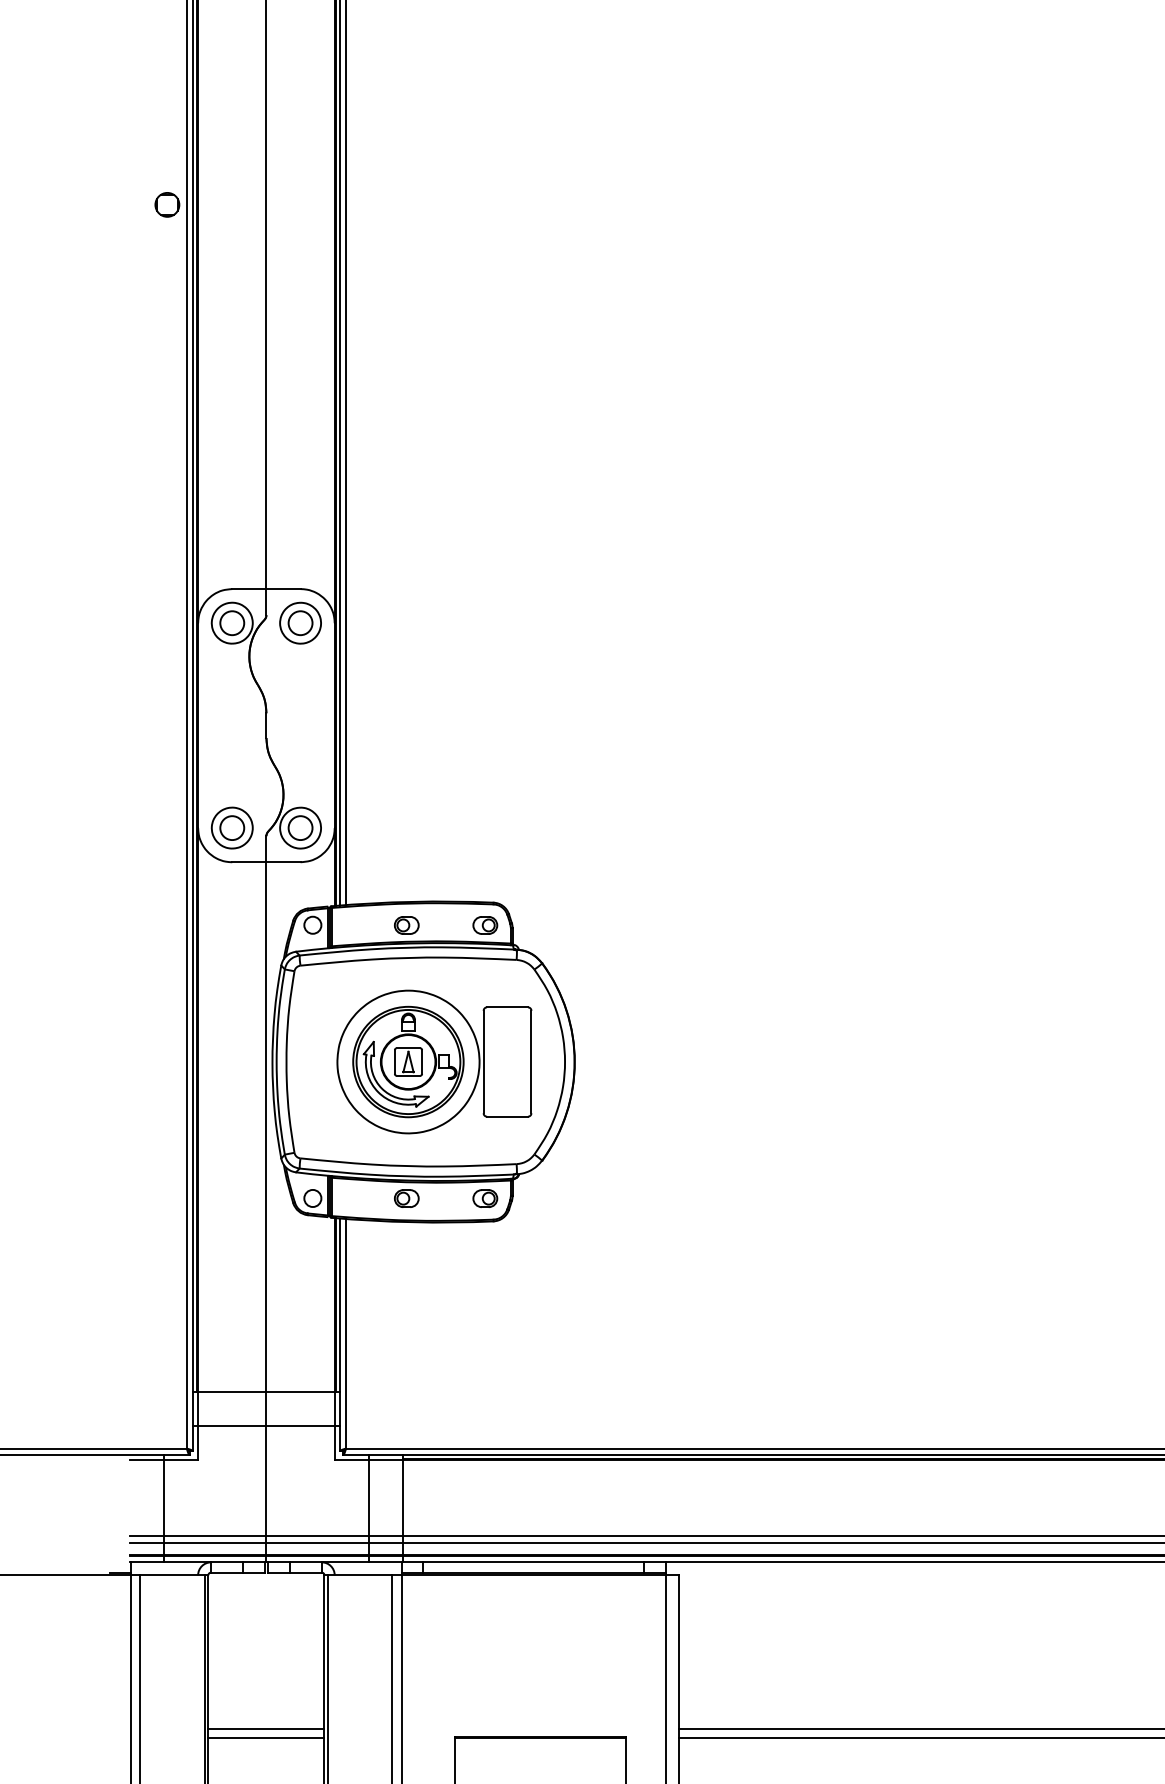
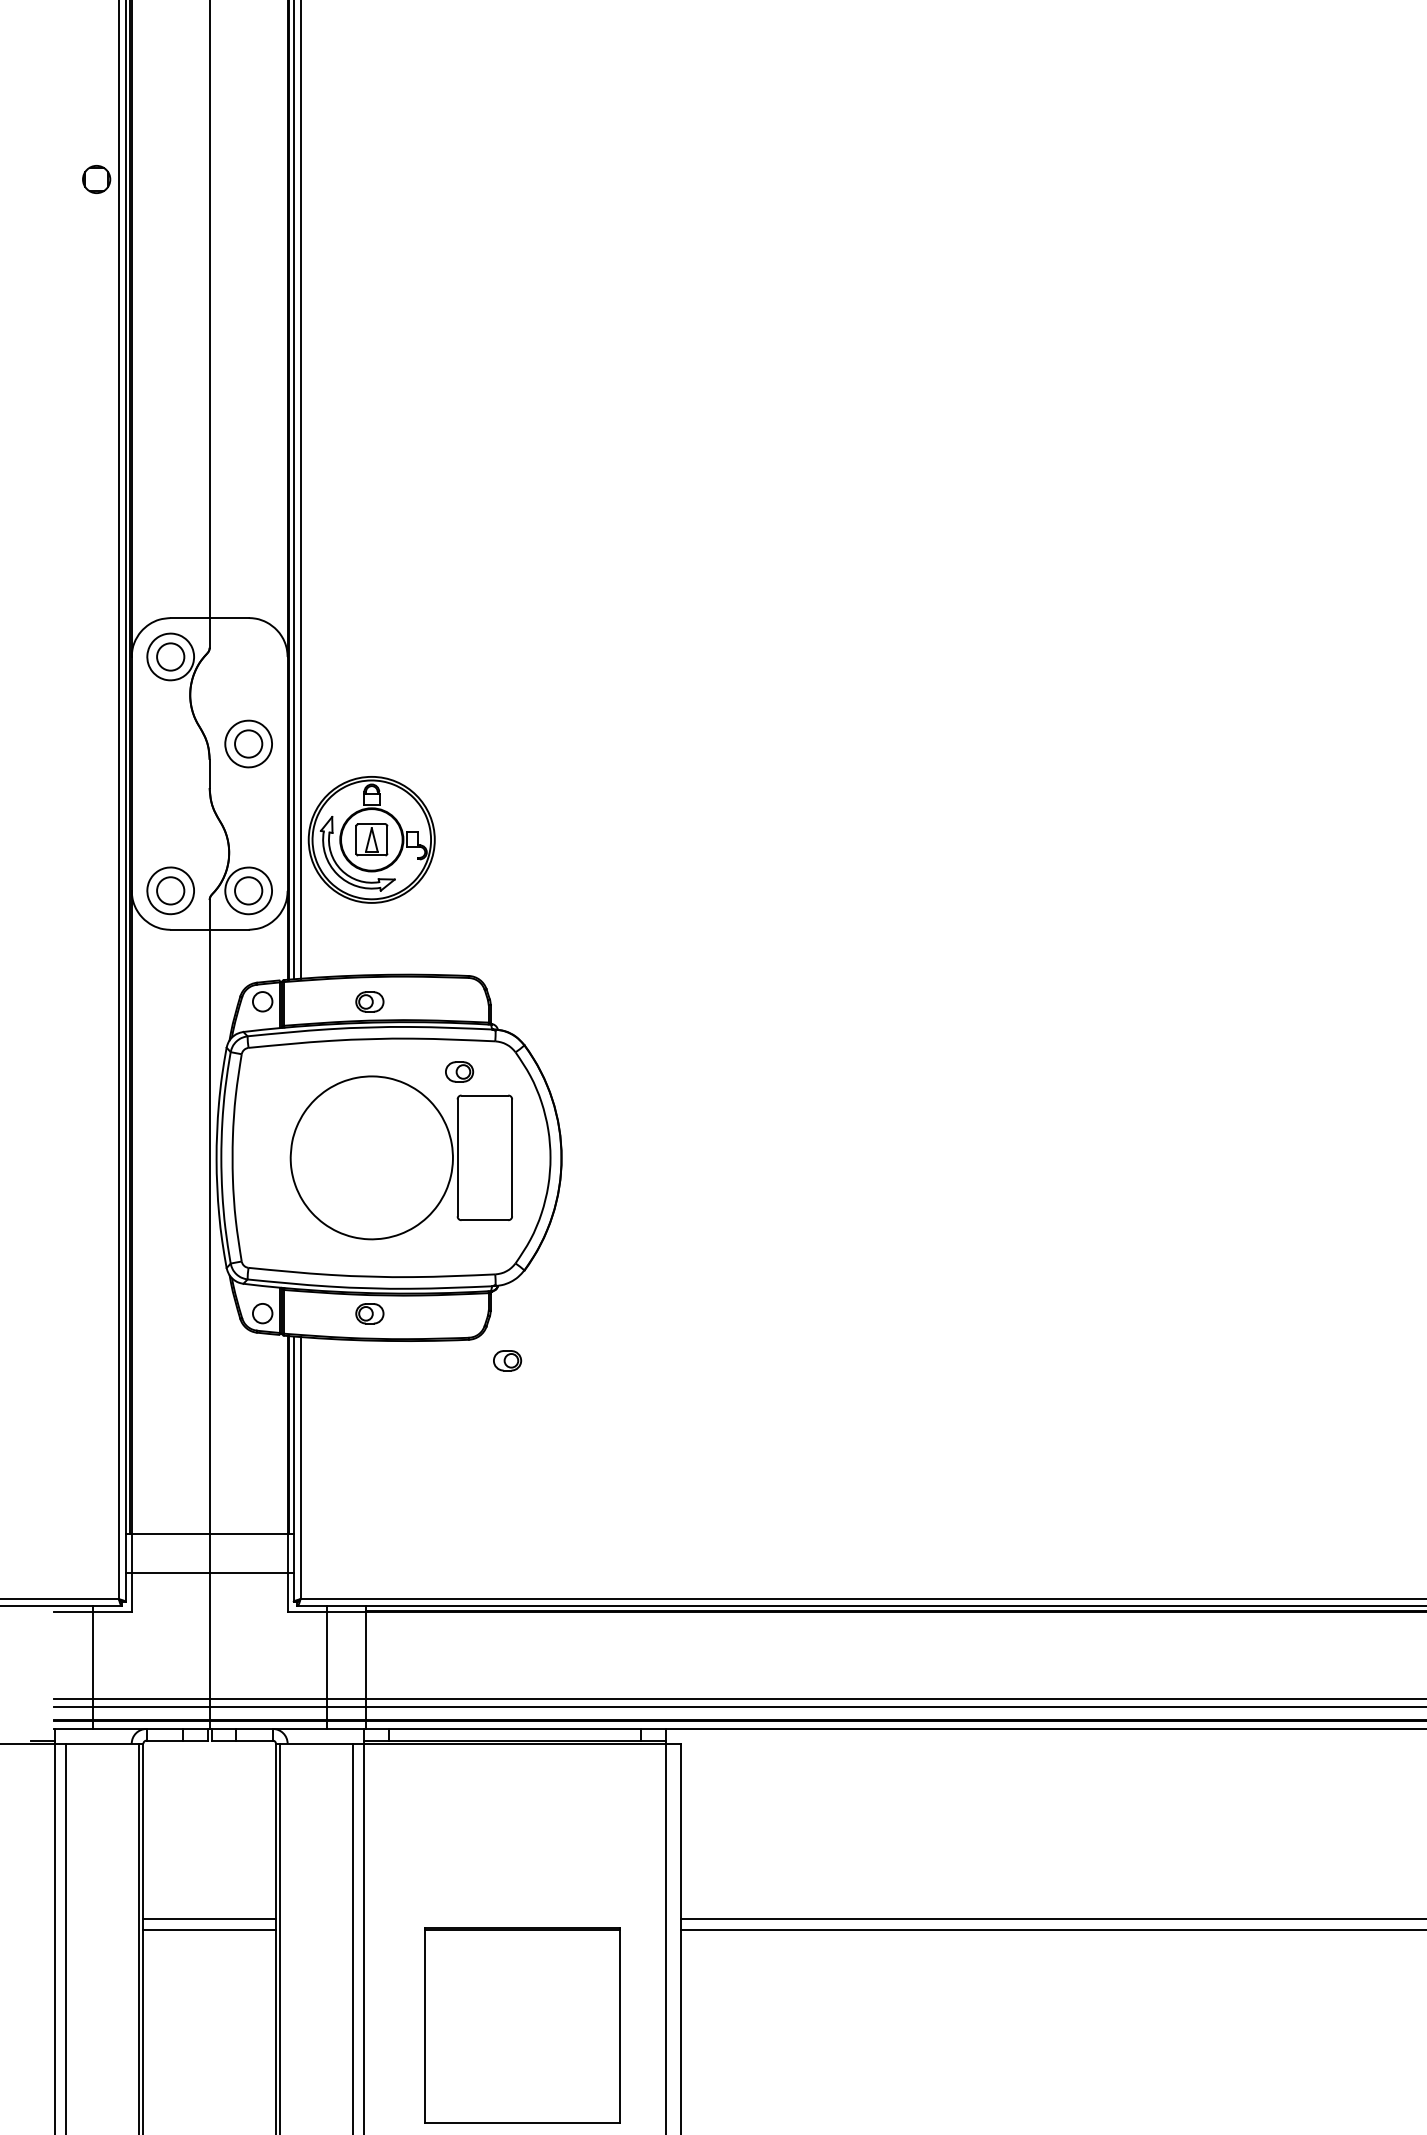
part: (300, 622) -> (248, 743), moved
part: (485, 925) -> (459, 1071), moved
part: (408, 1061) -> (371, 839), moved
part: (485, 1198) -> (507, 1360), moved

